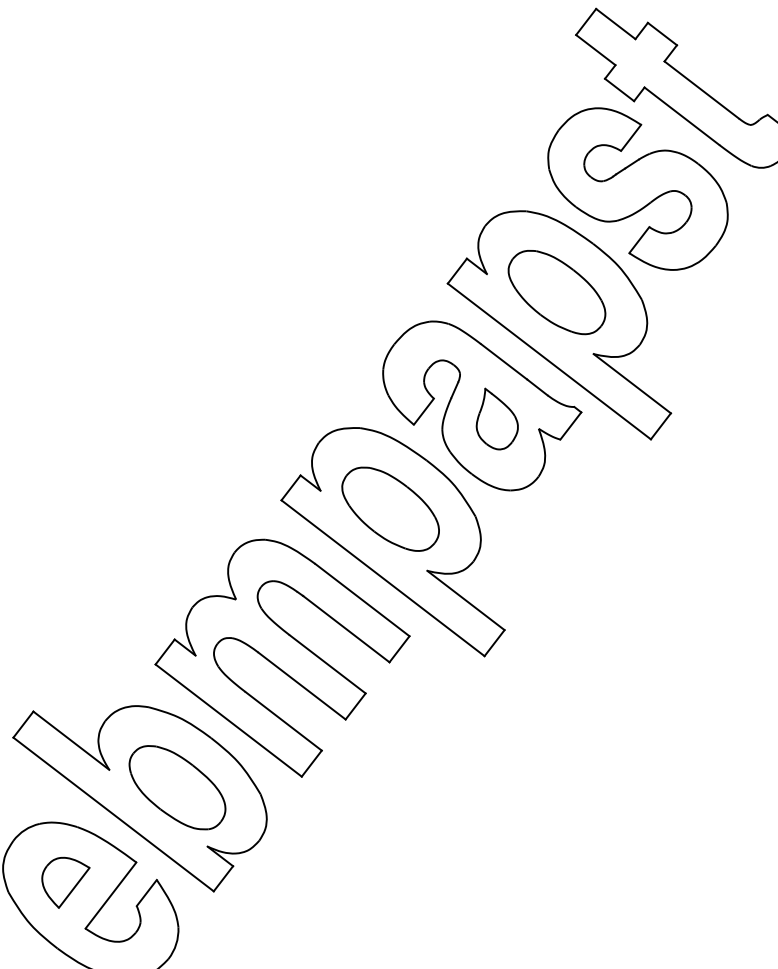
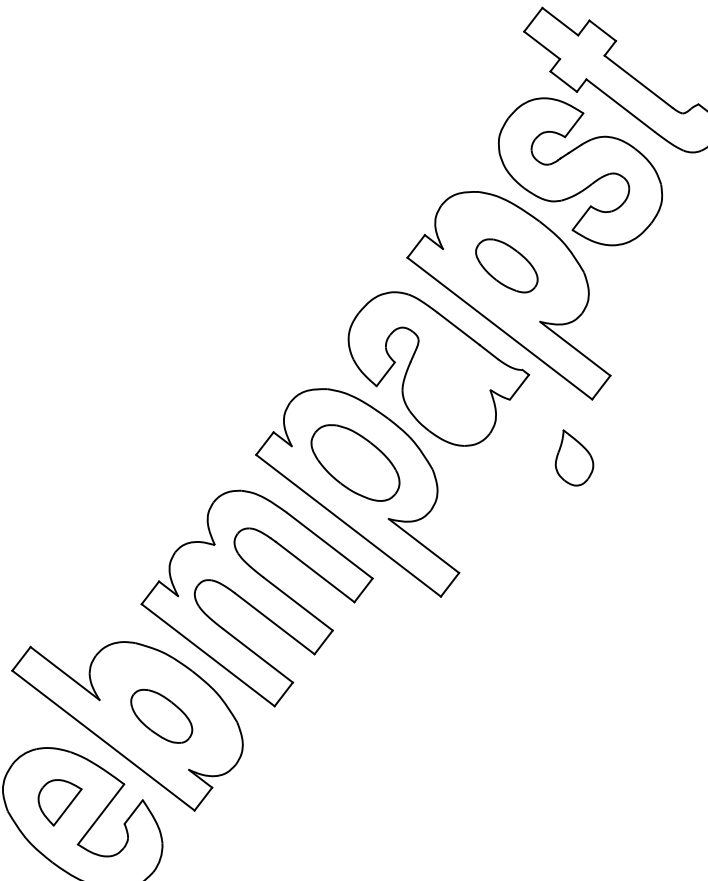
part: (556, 292) -> (506, 265), size x0.7
part: (497, 418) -> (574, 457), moved
part: (177, 787) -> (161, 716), size x0.7

